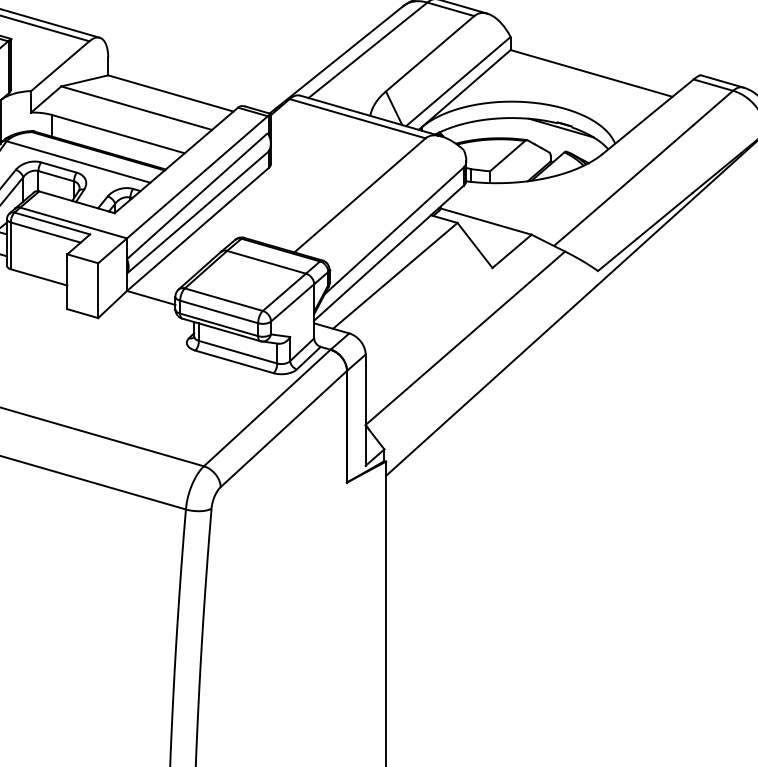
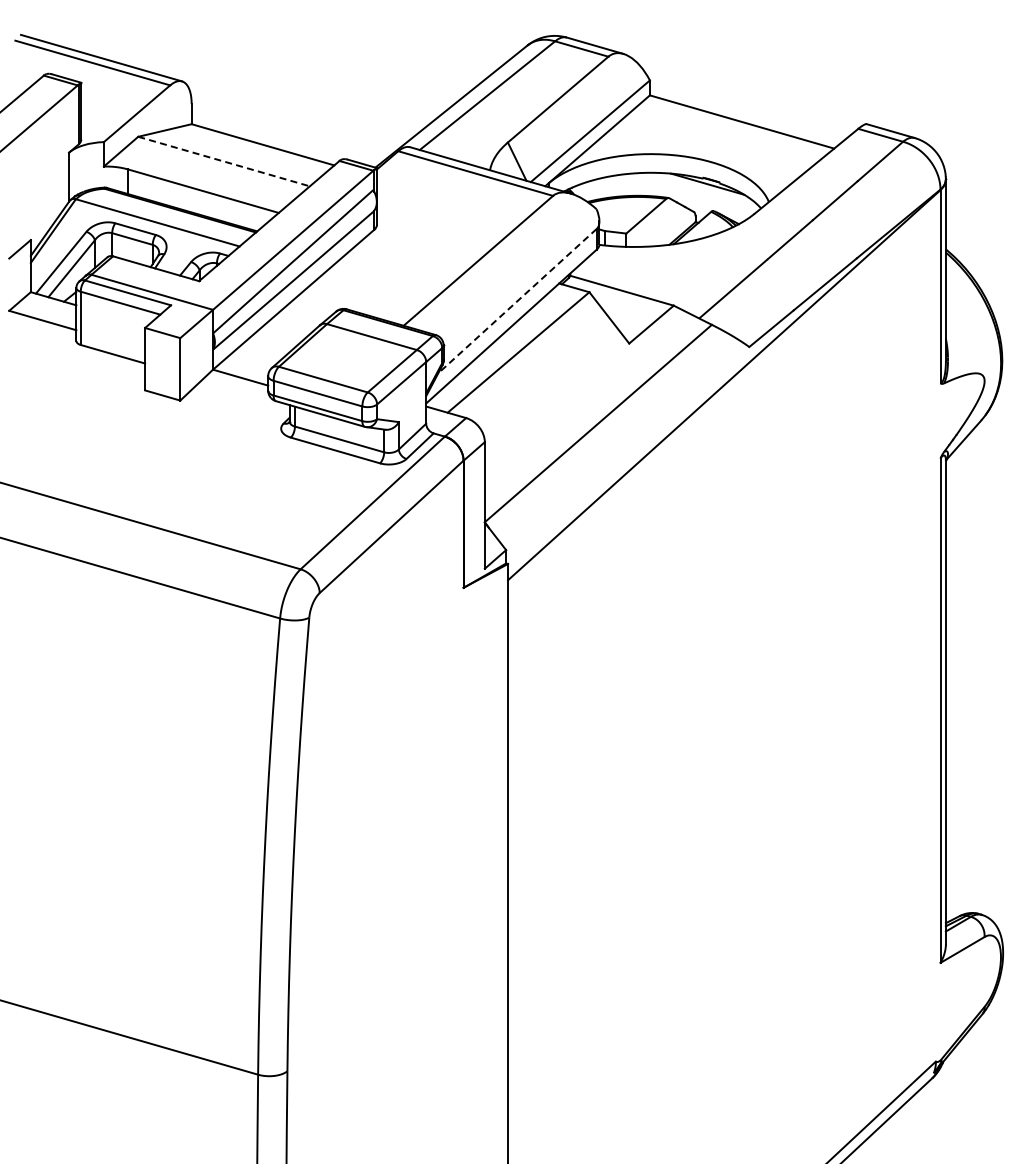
line: (137, 108) -> (224, 161), solid -> dashed
line: (394, 231) -> (517, 301), solid -> dashed

